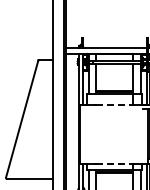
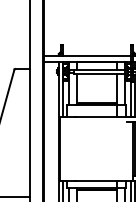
line: (114, 104) -> (96, 116), dashed -> solid
line: (114, 163) -> (96, 180), dashed -> solid

